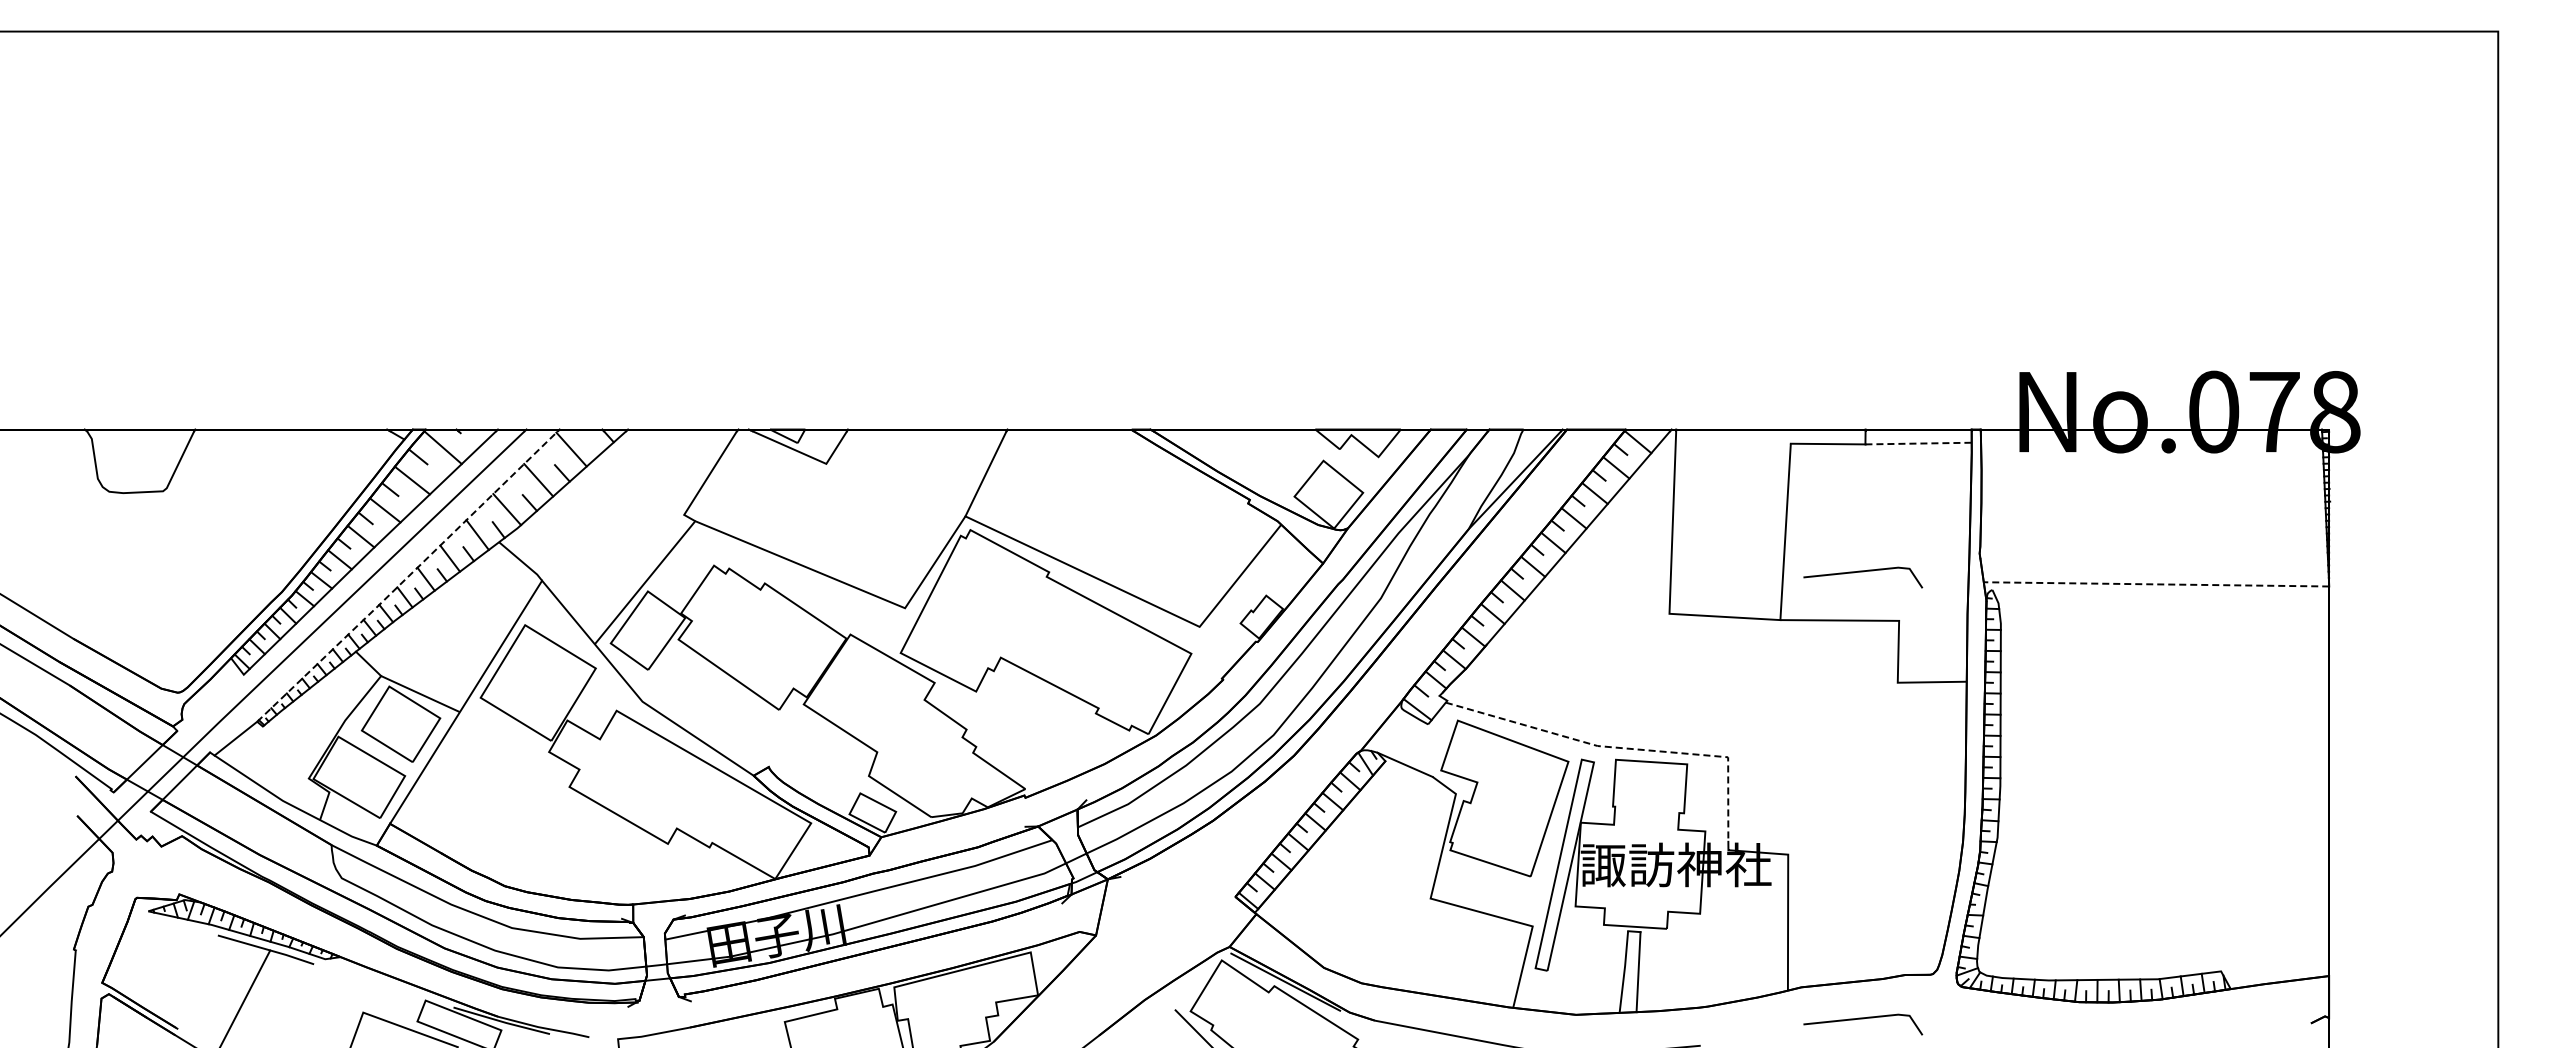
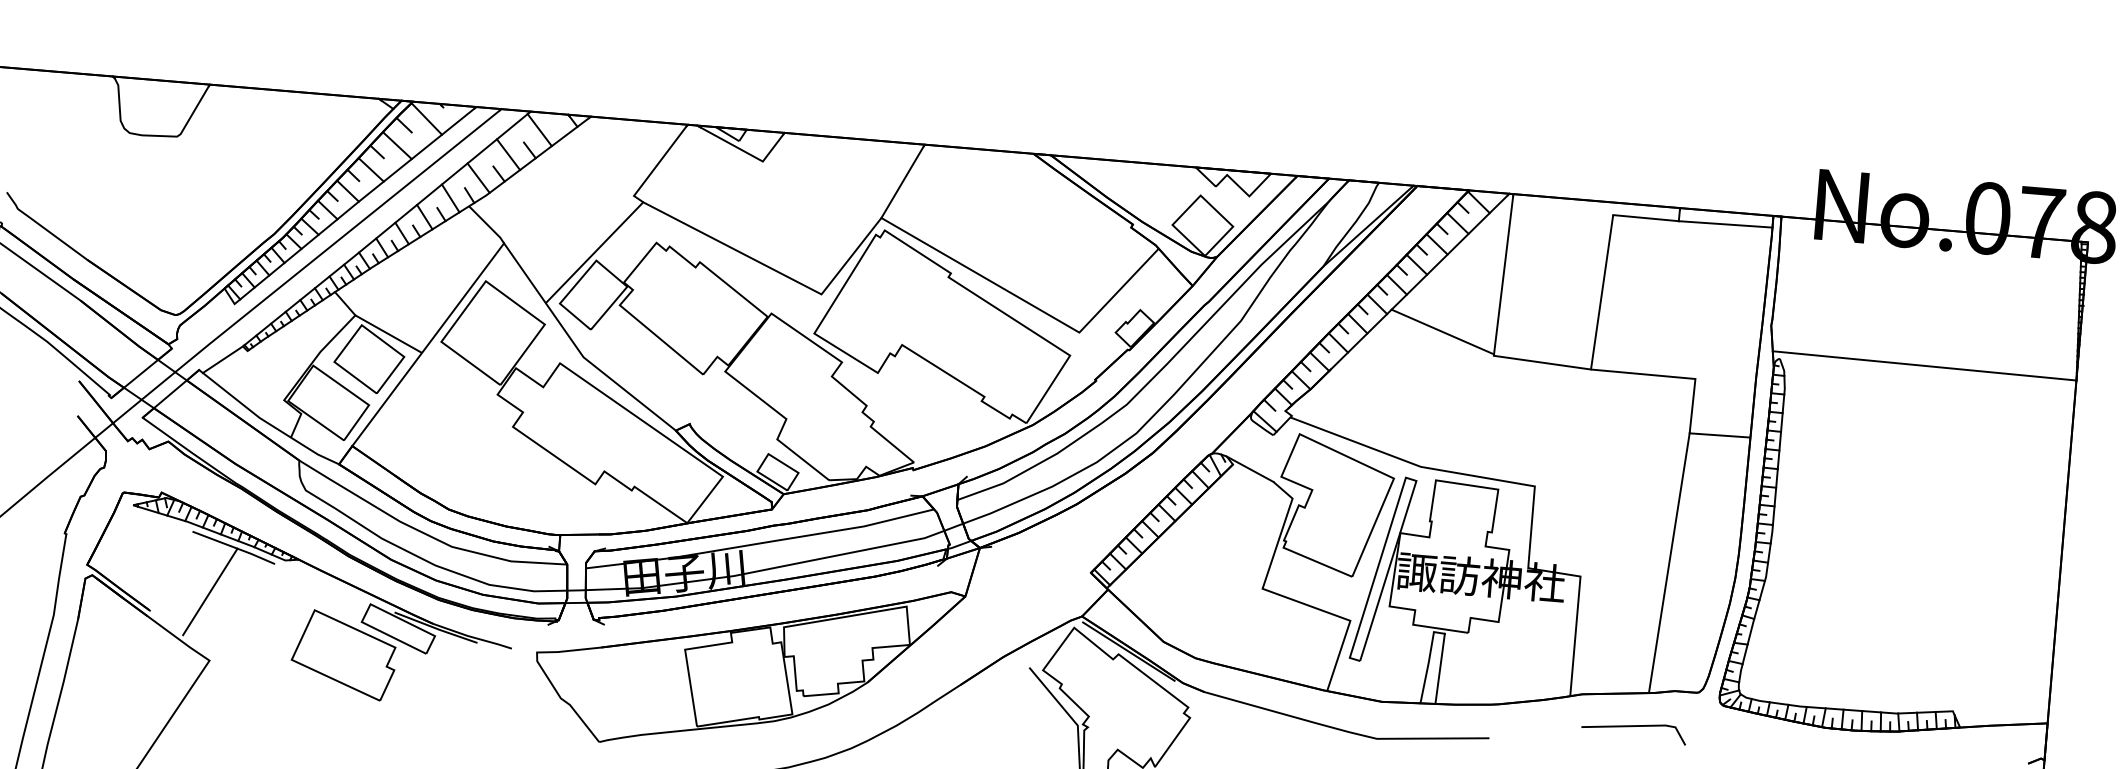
line: (1919, 443) -> (1726, 224), dashed -> solid
line: (1863, 572) -> (1667, 333), removed
line: (407, 577) -> (385, 230), dashed -> solid
line: (2156, 584) -> (1924, 366), dashed -> solid
line: (1609, 591) -> (1442, 331), added
line: (1626, 748) -> (1446, 471), dashed -> solid
line: (1886, 830) -> (1668, 562), added

